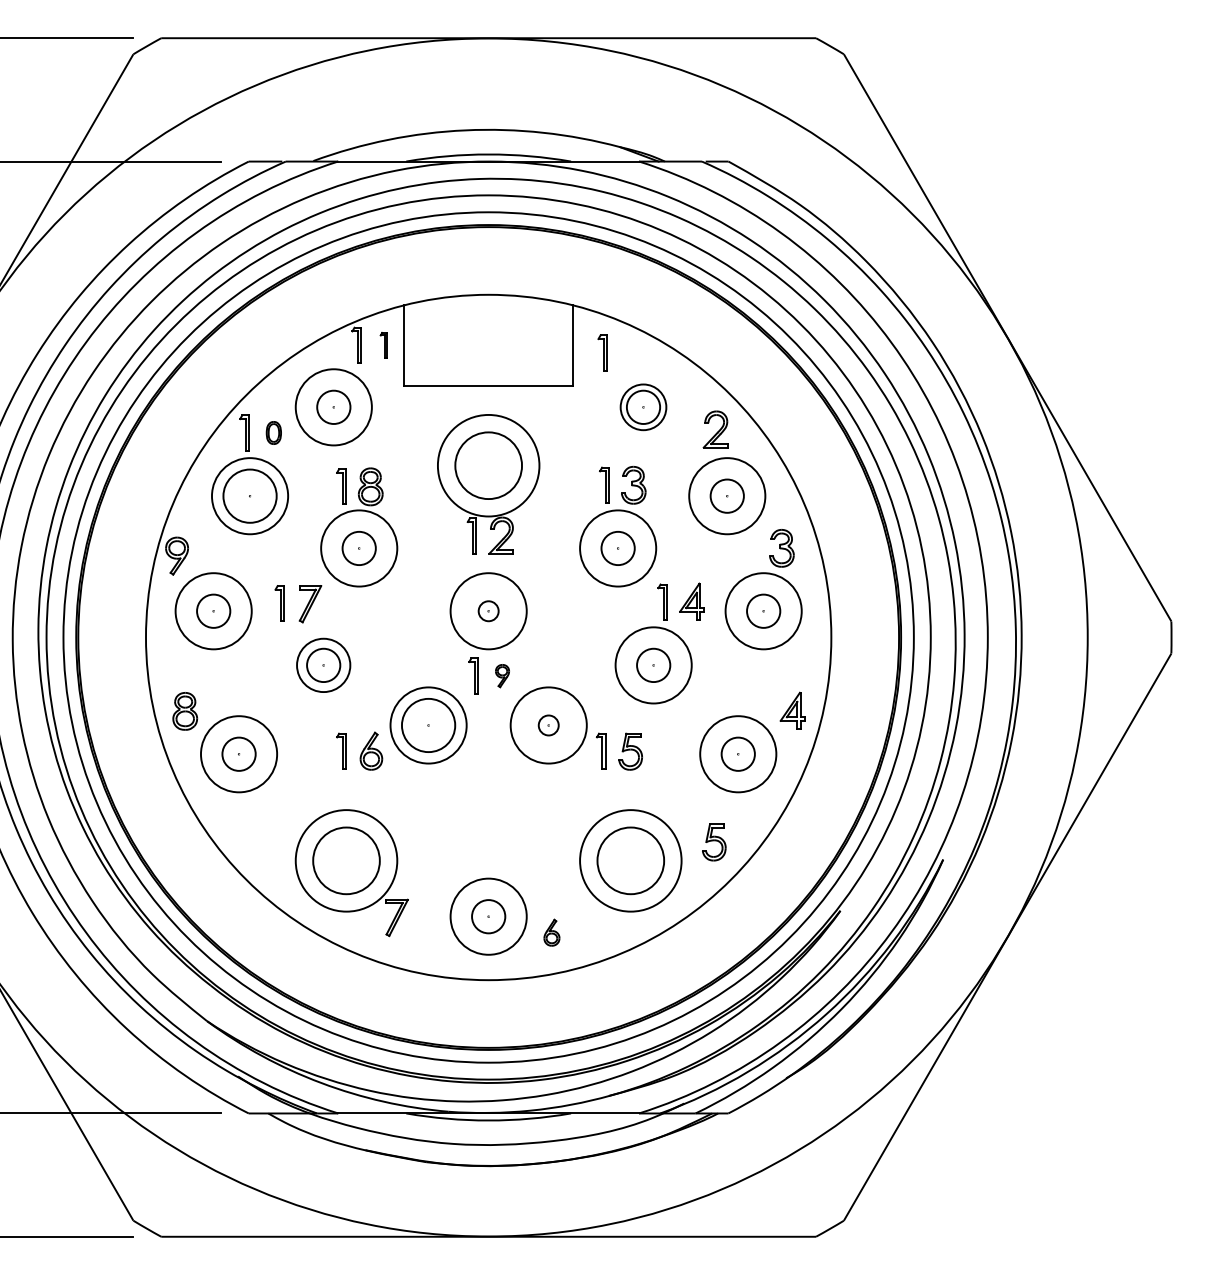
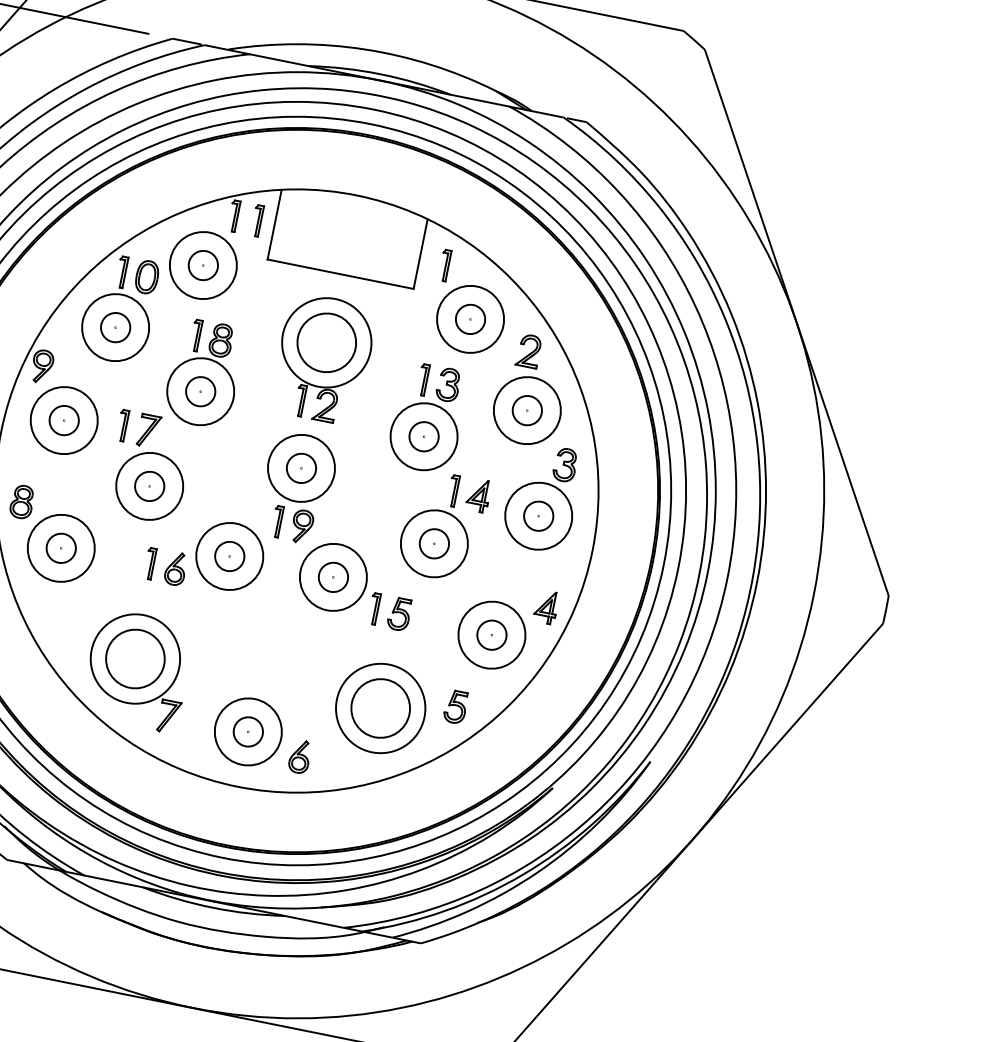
part: (383, 344) -> (257, 219), size x1.43
circle: (643, 407) -> (470, 319), size x1.67
part: (273, 432) -> (146, 276), size x1.67
circle: (249, 495) -> (115, 326), size x0.62
circle: (488, 610) -> (301, 467), size x1.67
circle: (323, 665) -> (149, 486), size x1.43
part: (502, 675) -> (302, 526), size x1.67
circle: (428, 725) -> (229, 556), size x0.62
circle: (548, 725) -> (333, 577), size x1.67
part: (551, 932) -> (299, 756), size x1.43

